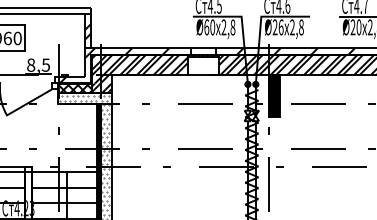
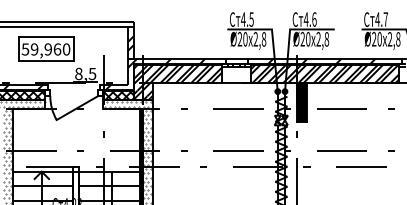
text: (206, 26) -> (239, 38), Ø60 -> Ø20
text: (281, 27) -> (308, 39), Ø26 -> Ø20

